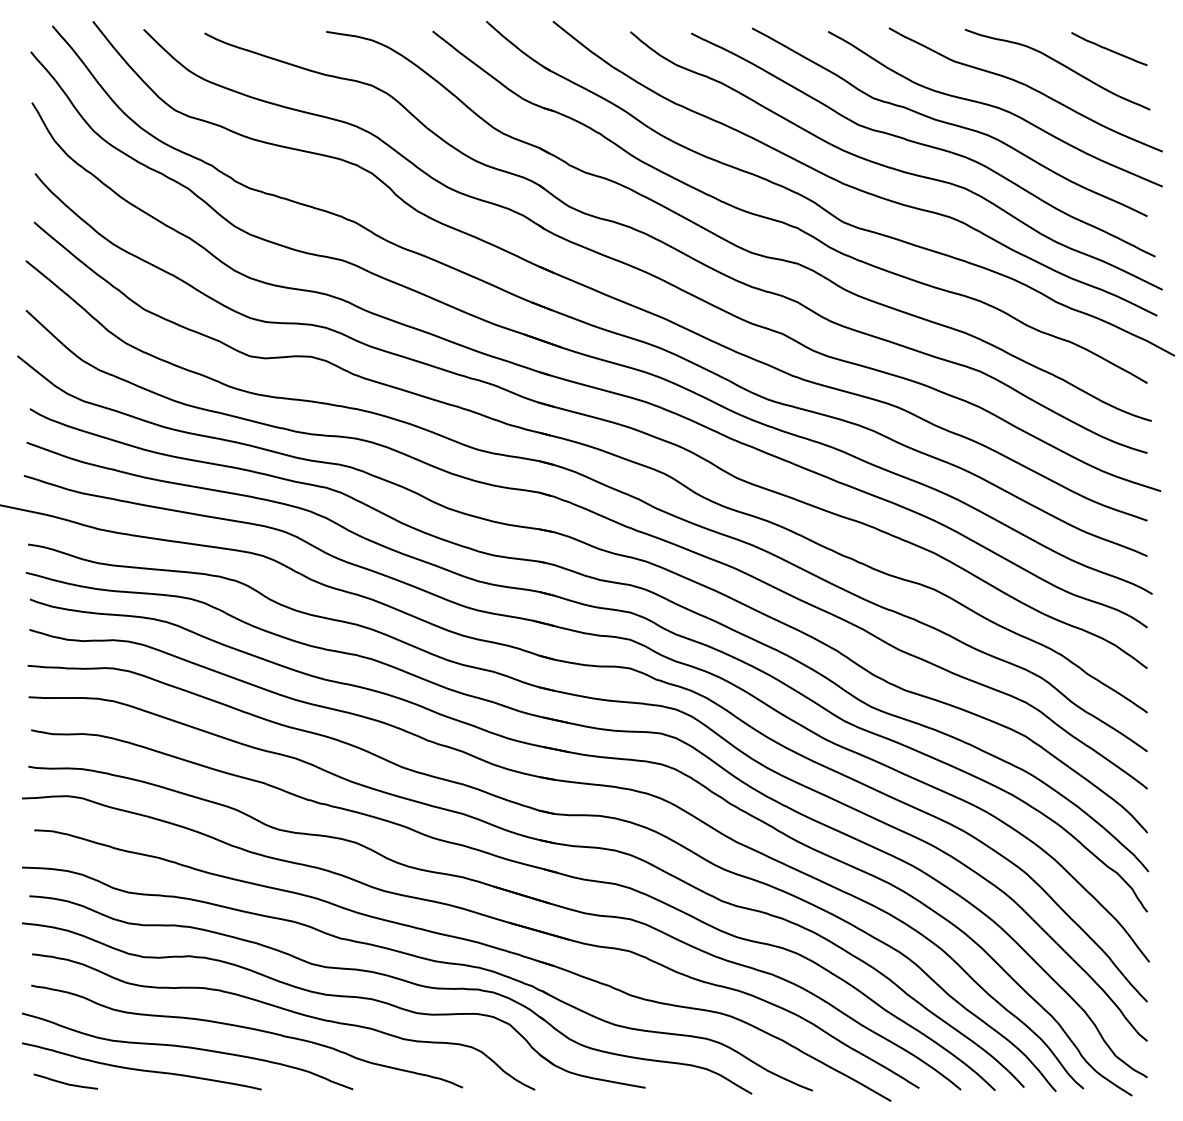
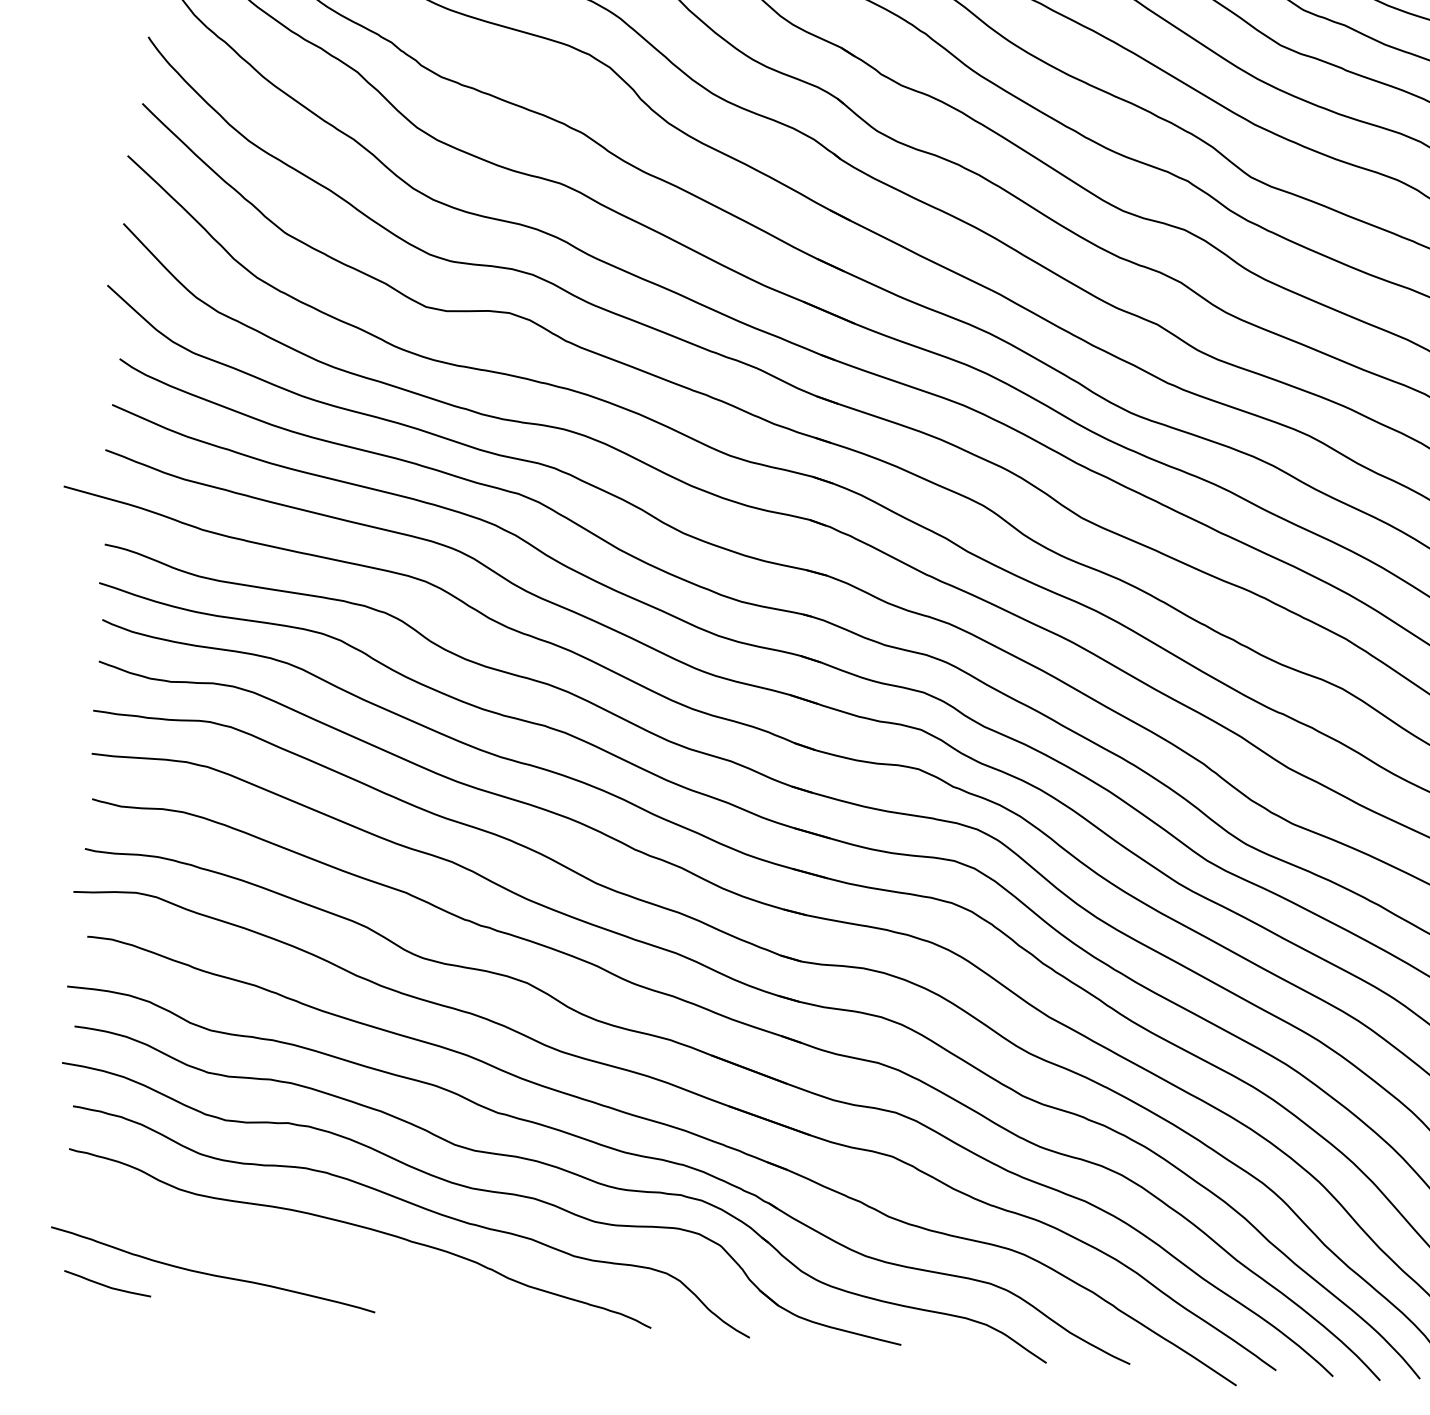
curve: (187, 1048) -> (277, 1249), removed

